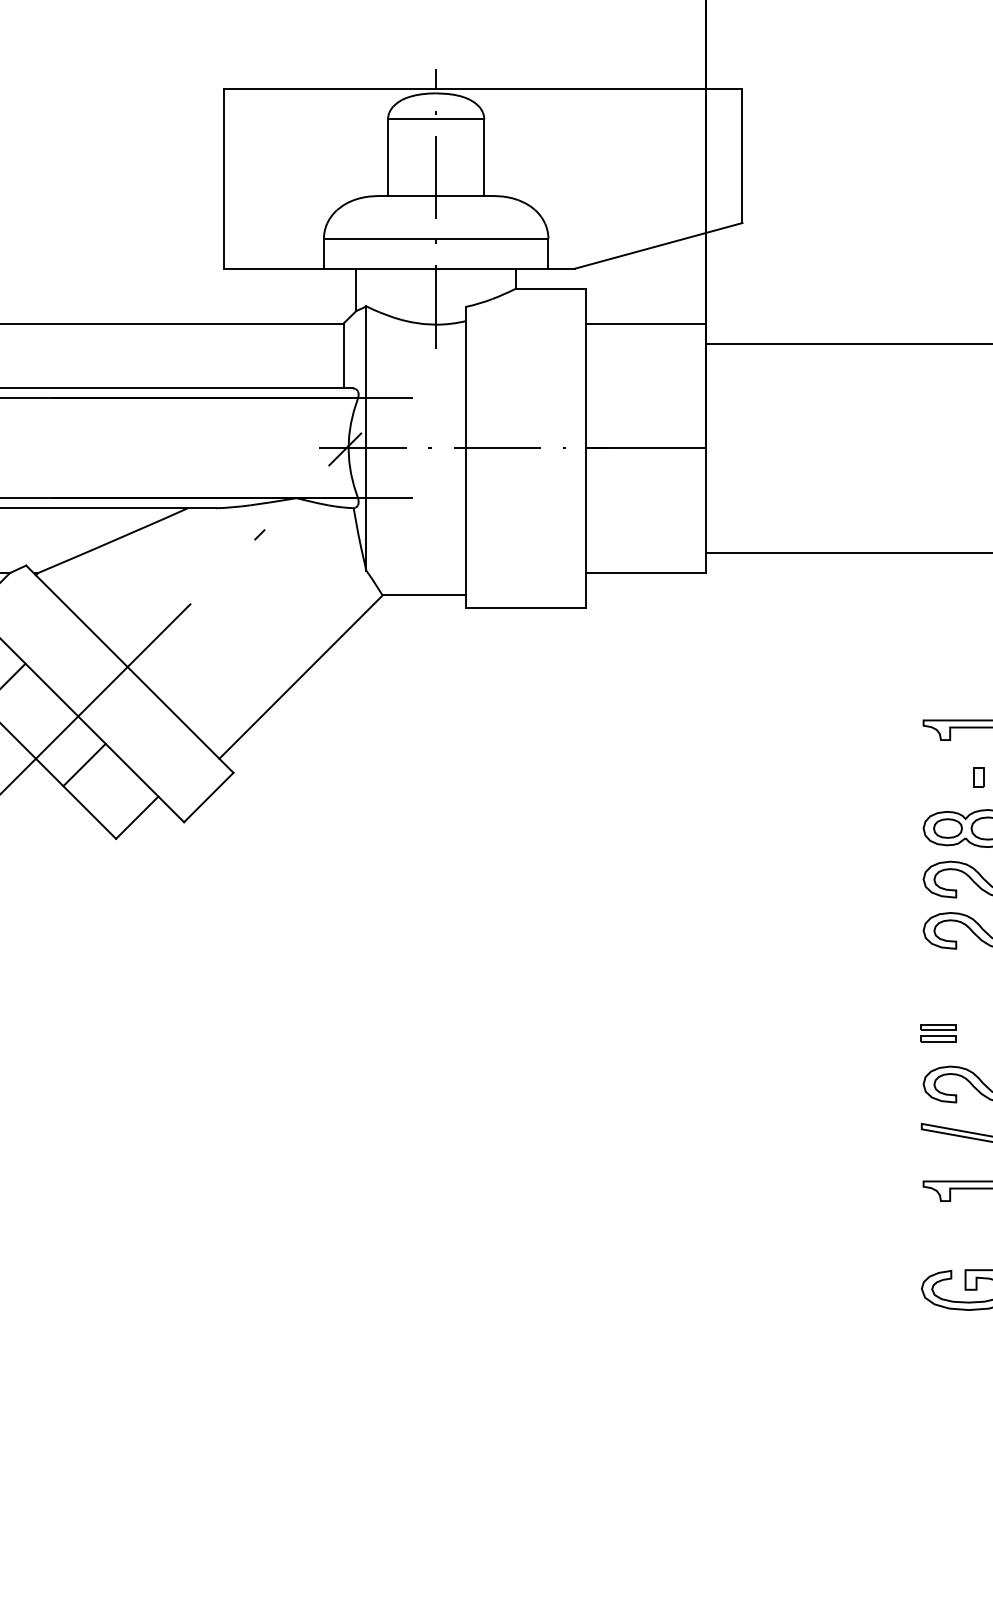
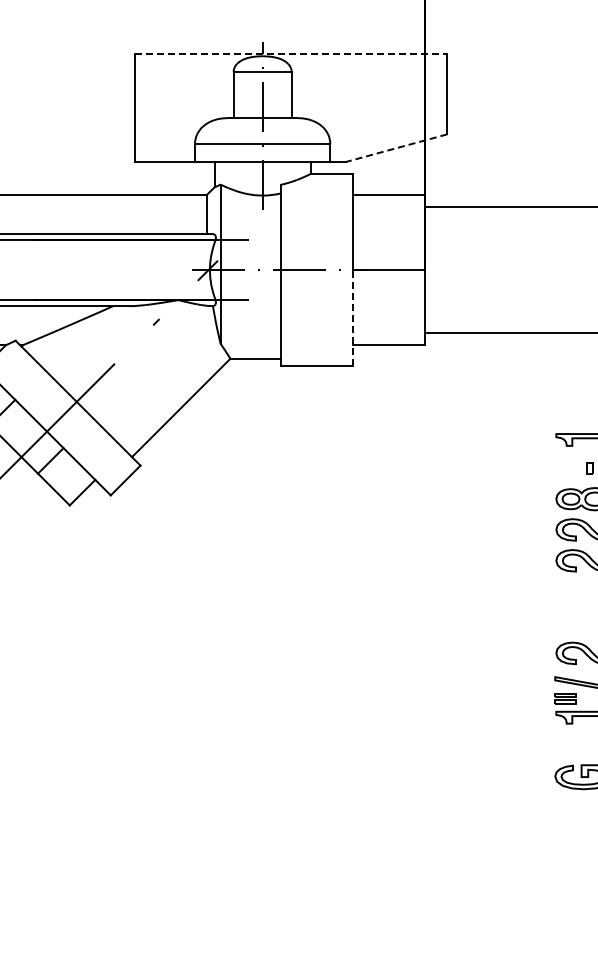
line: (484, 88) -> (291, 53), solid -> dashed
line: (658, 246) -> (396, 148), solid -> dashed
line: (585, 526) -> (352, 317), solid -> dashed
part: (938, 1033) -> (565, 698), moved

